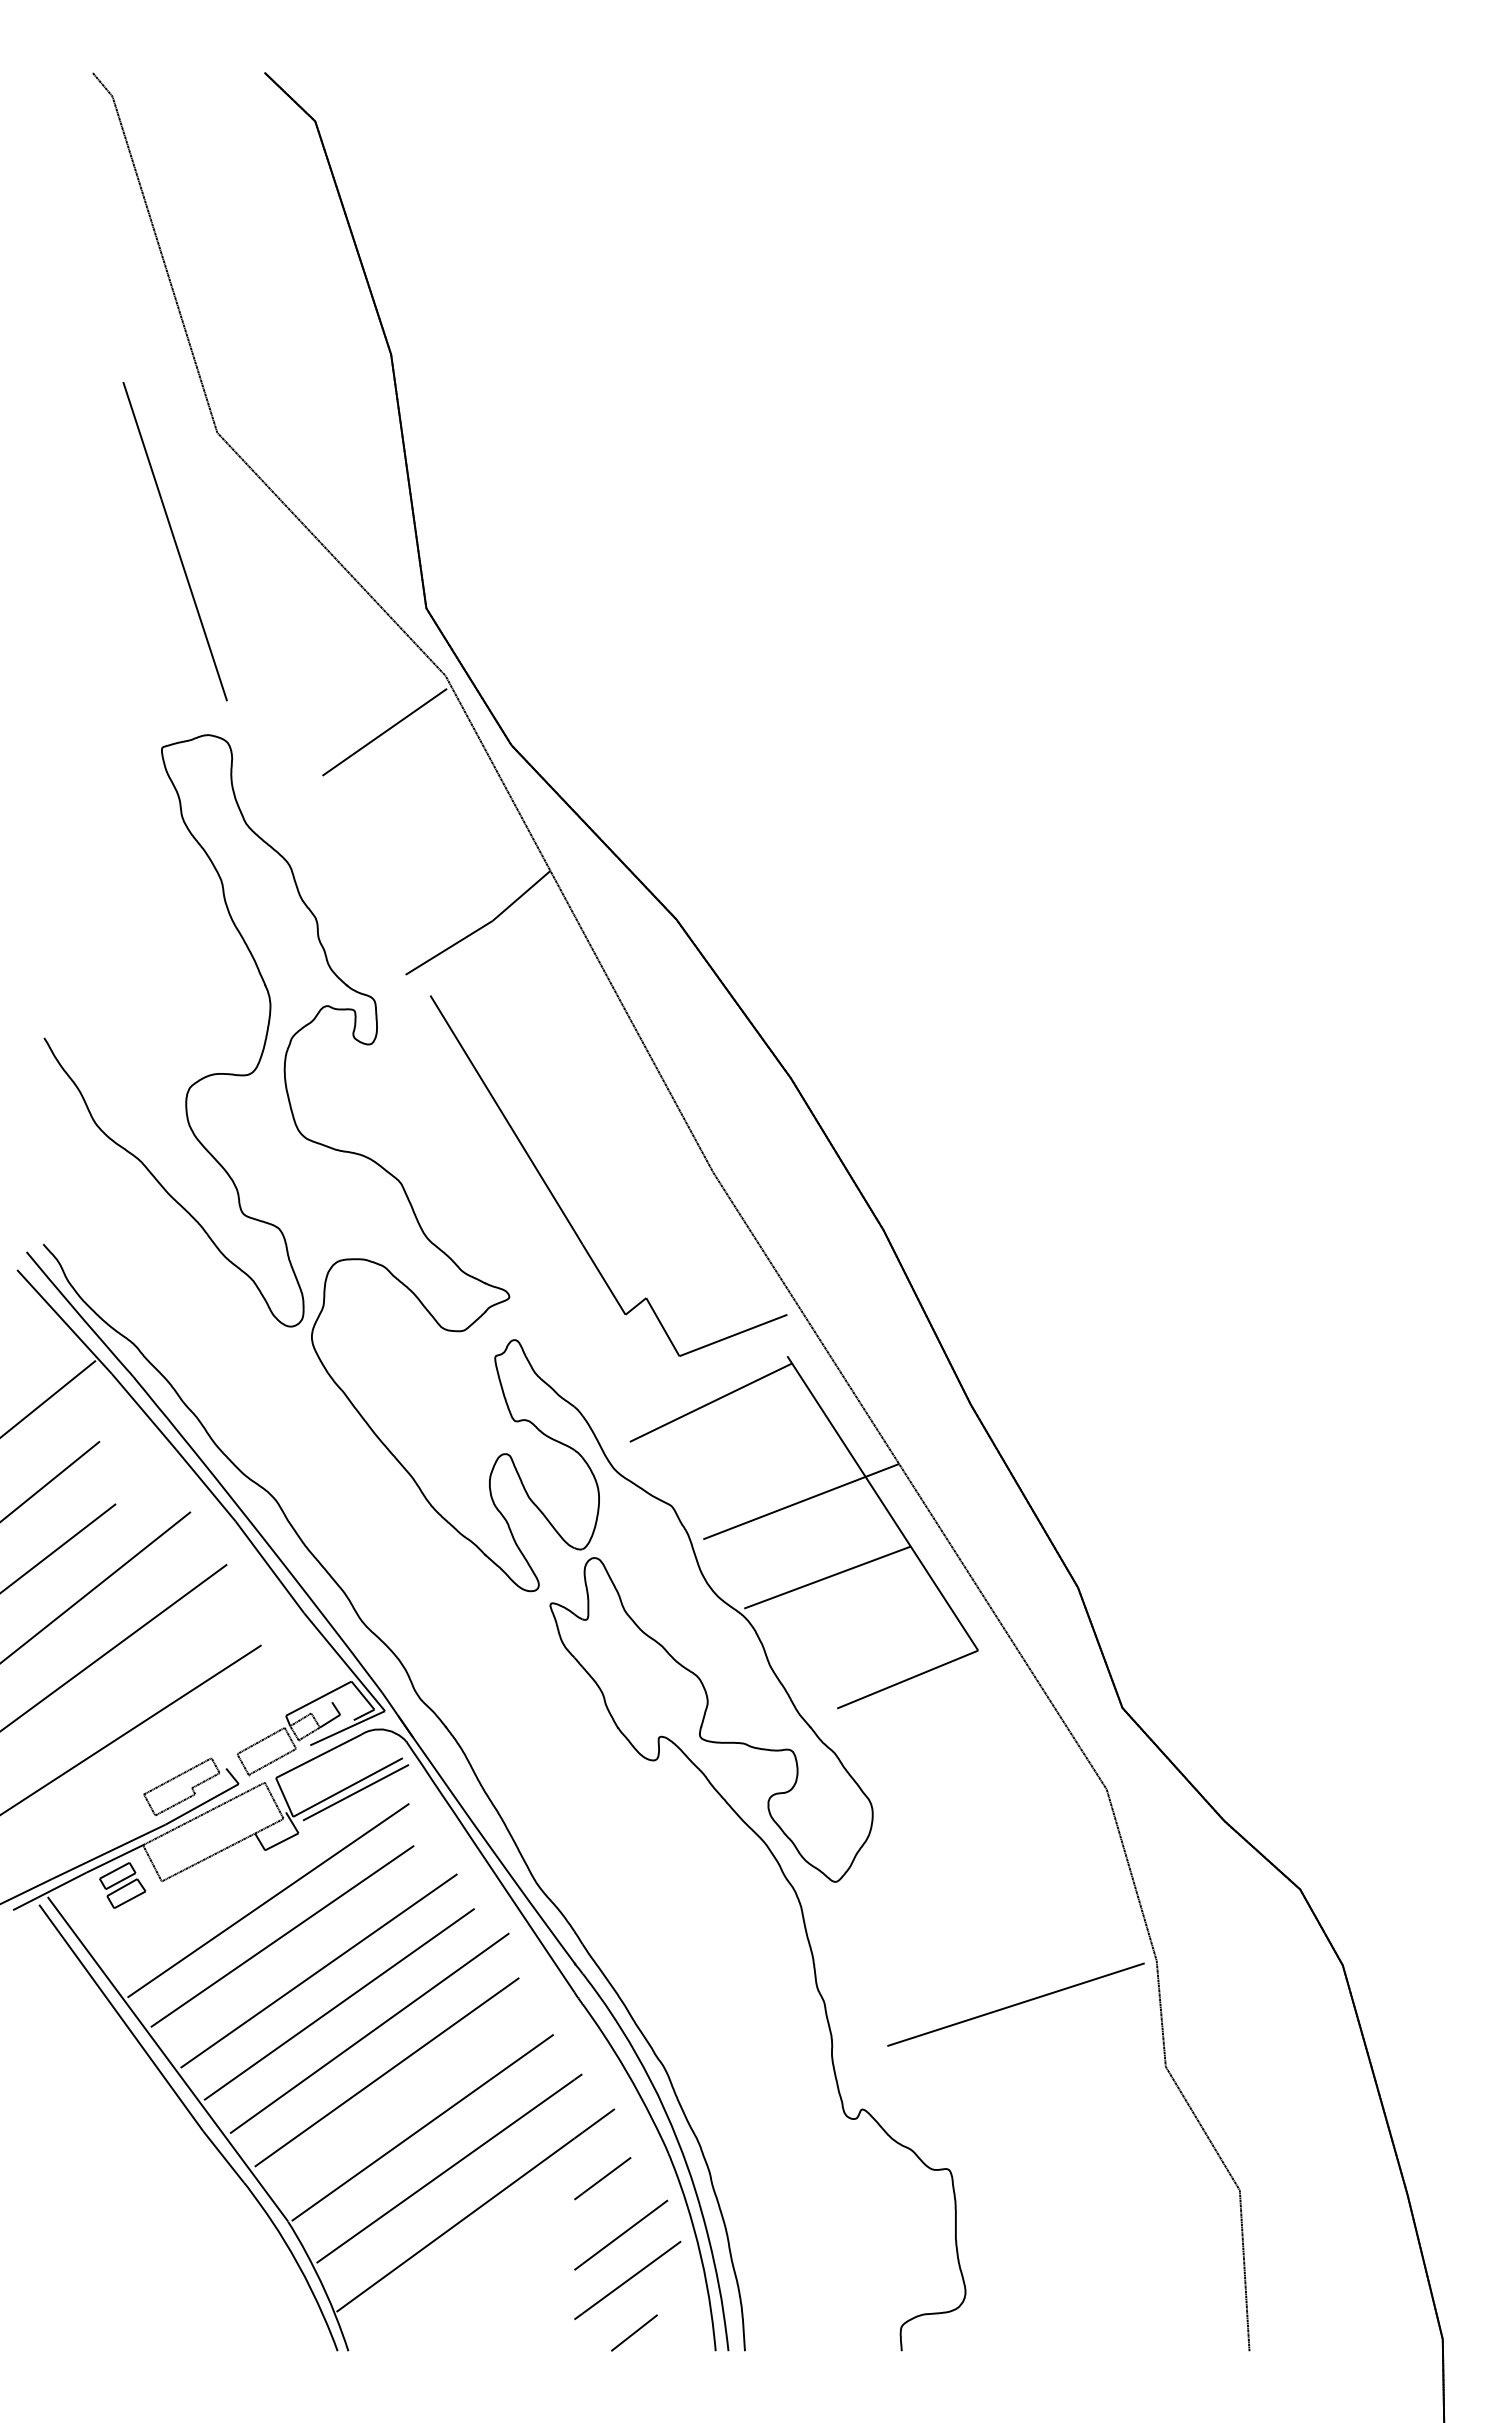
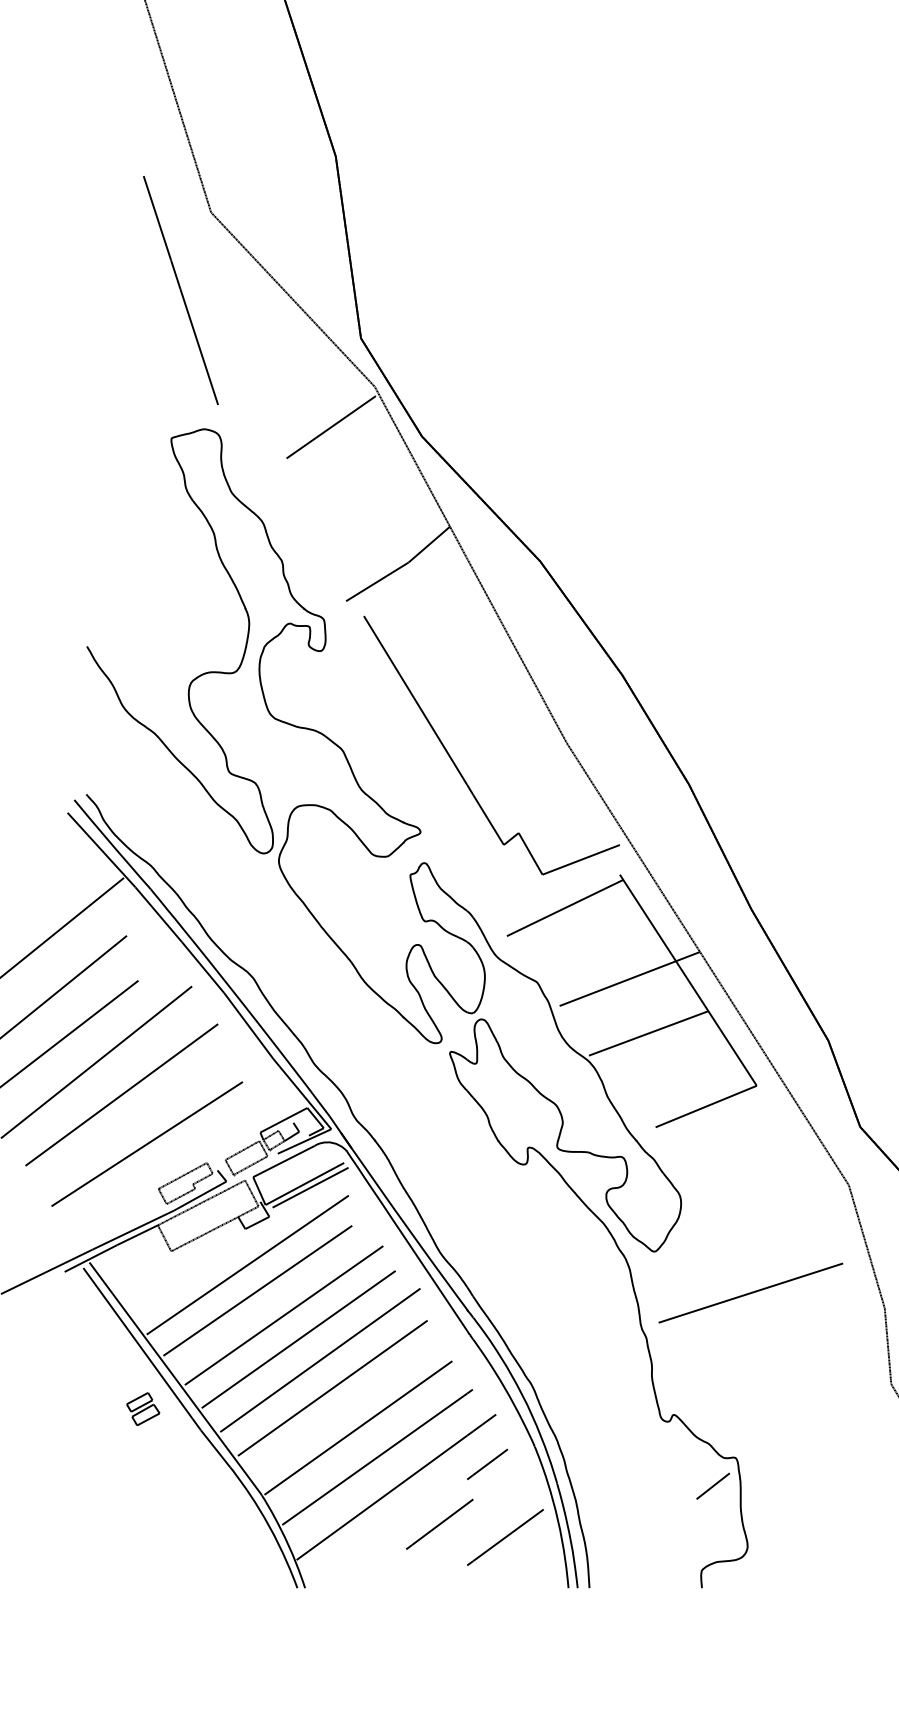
part: (122, 1885) -> (143, 1409), moved
line: (1015, 2004) -> (750, 1292), moved
line: (621, 2234) -> (440, 1523), moved
line: (634, 2332) -> (713, 1485), moved

